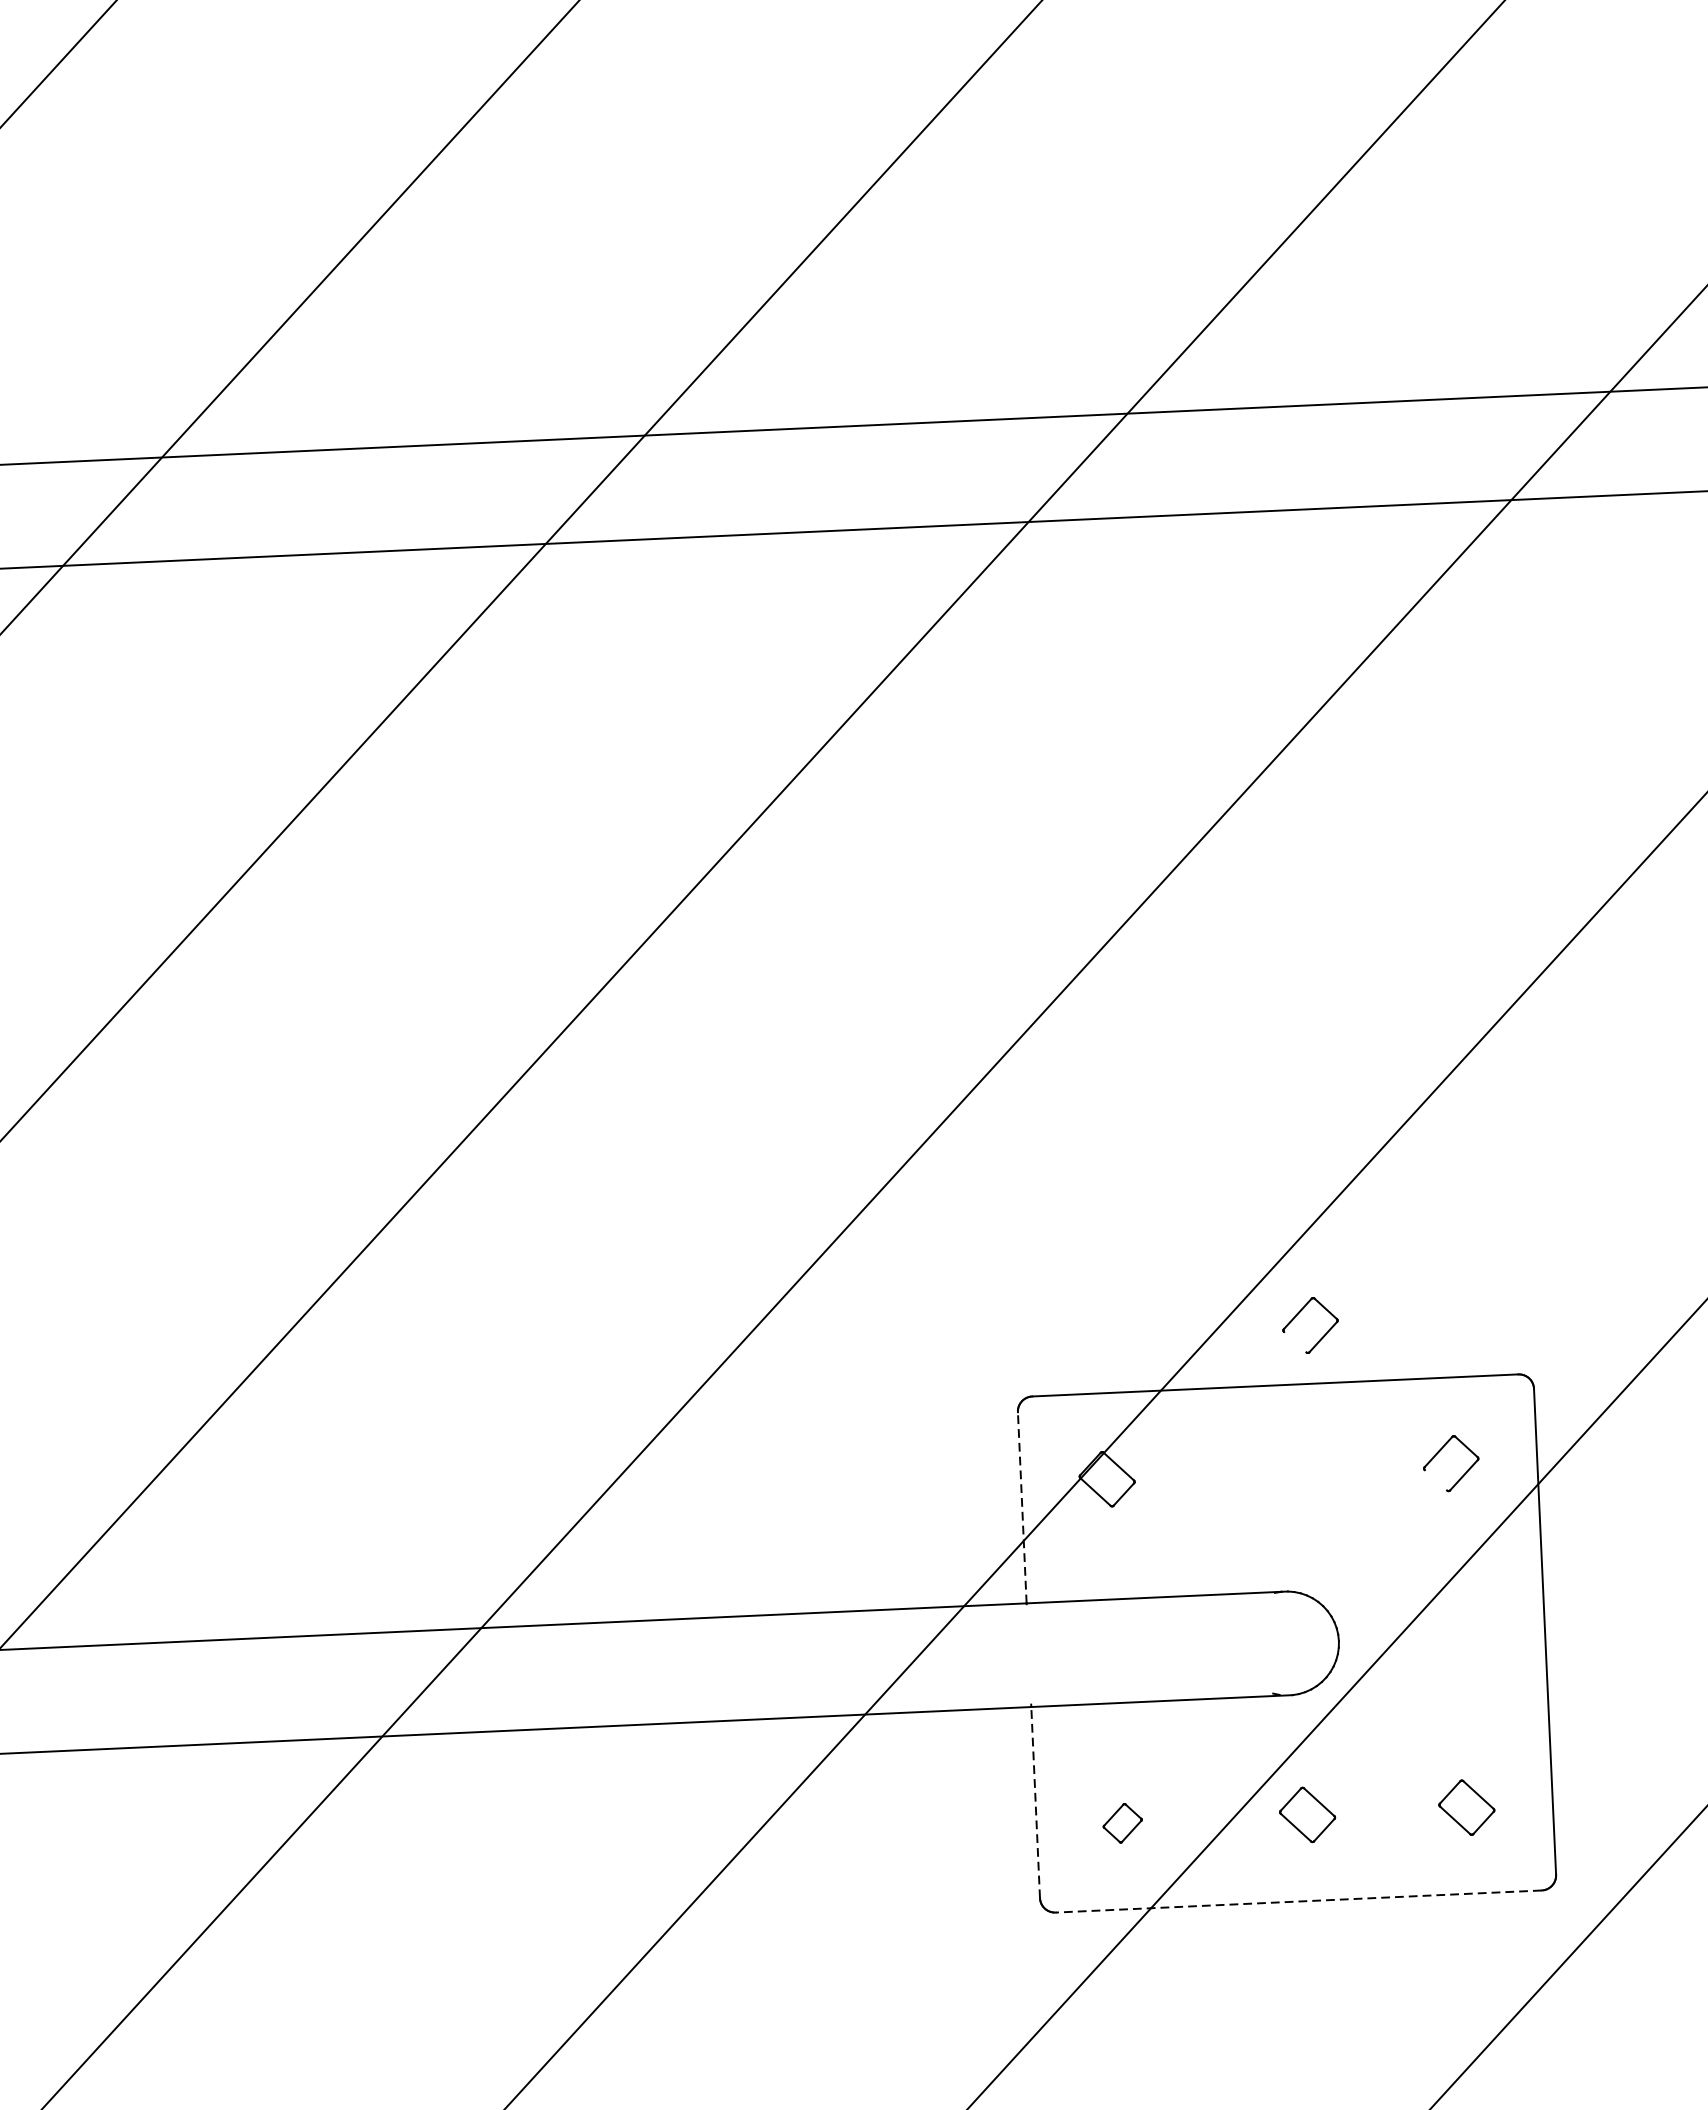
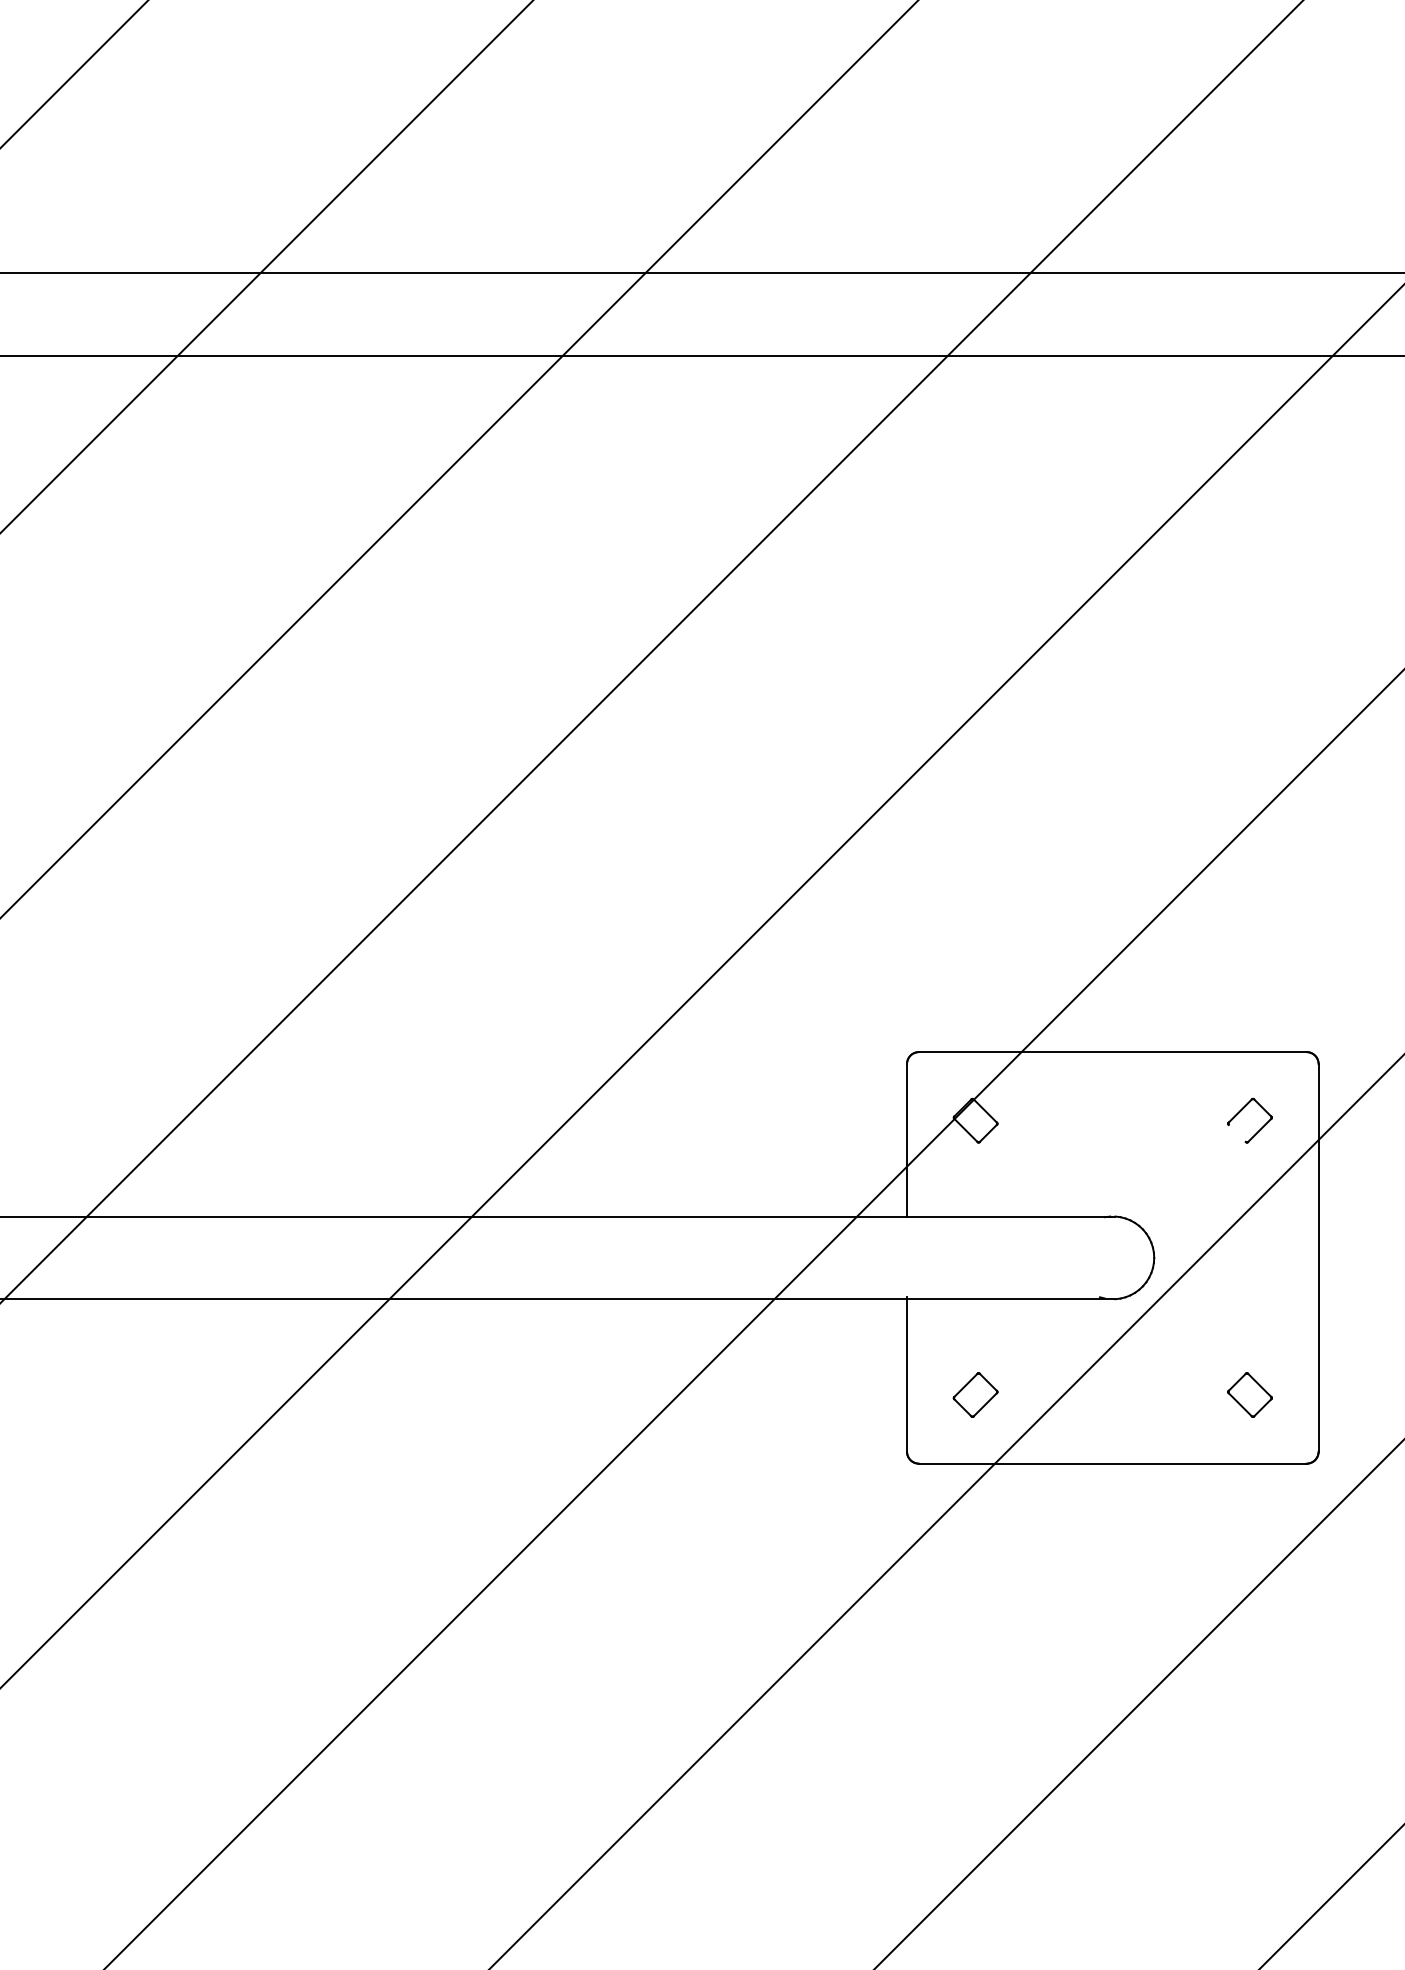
part: (1299, 1314) -> (1134, 996), removed
line: (1022, 1506) -> (907, 1139), dashed -> solid
line: (1036, 1801) -> (907, 1374), dashed -> solid
part: (1306, 1814) -> (1122, 1394), removed
part: (1122, 1822) -> (975, 1394), size x1.43
line: (1298, 1901) -> (1112, 1463), dashed -> solid

